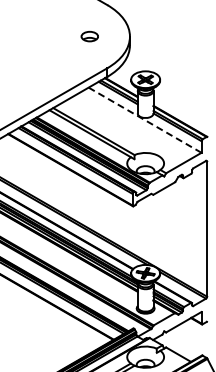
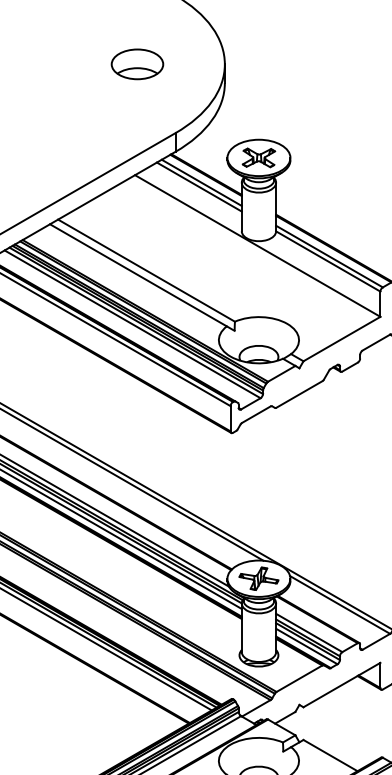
part: (89, 36) -> (136, 64), size x1.43
line: (145, 120) -> (258, 246), dashed -> solid

